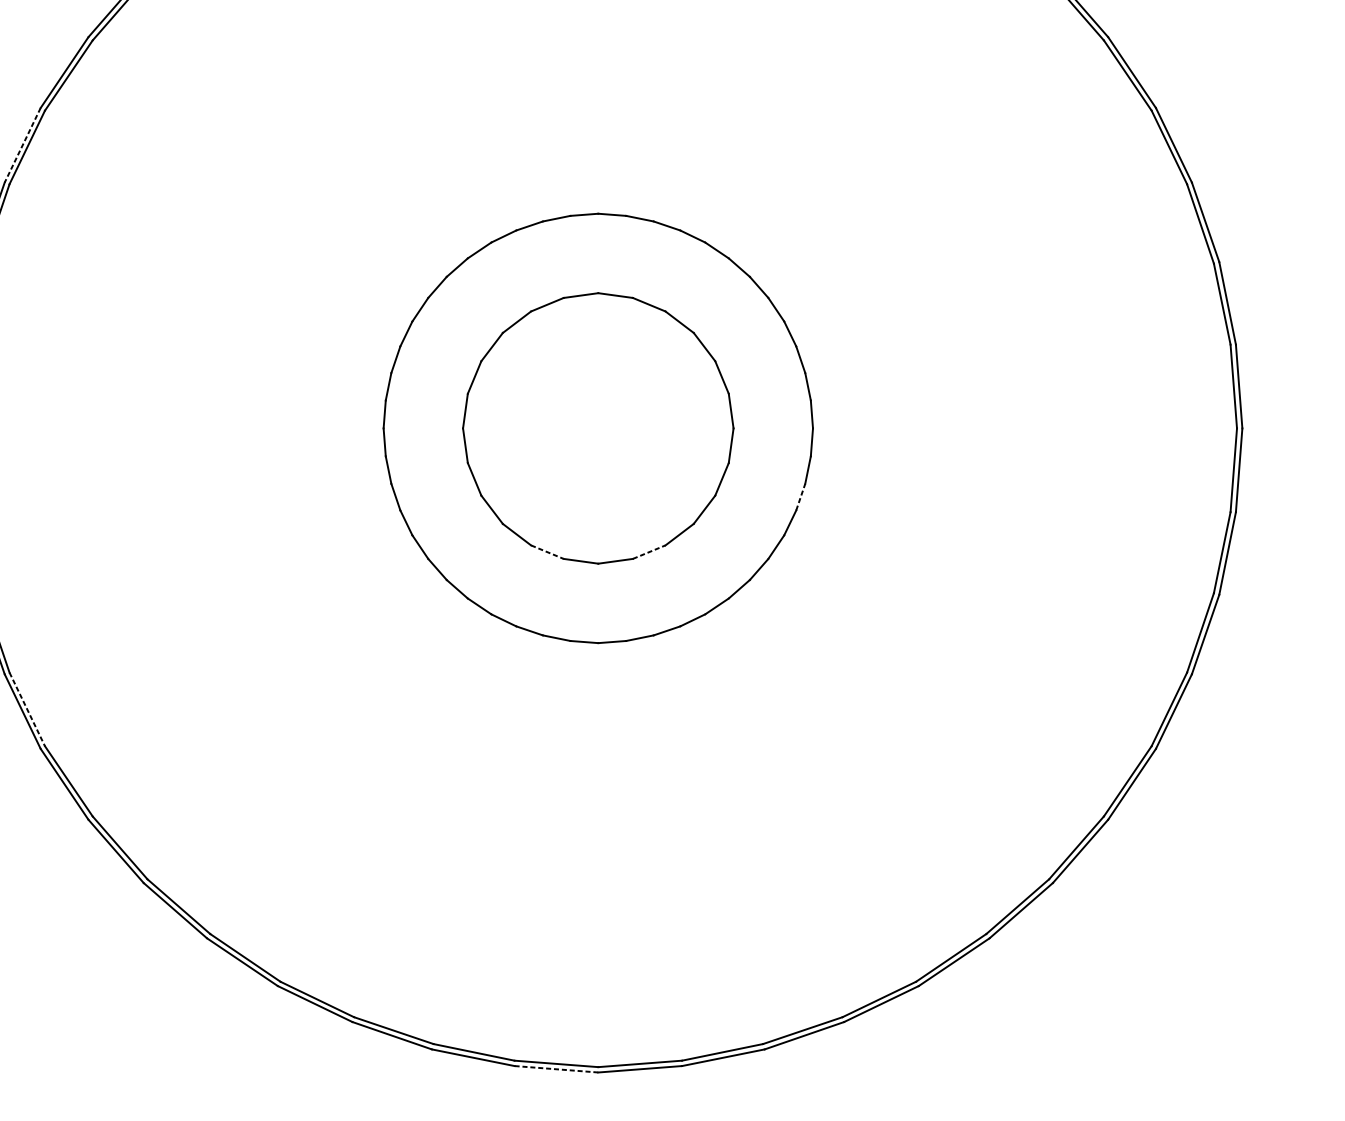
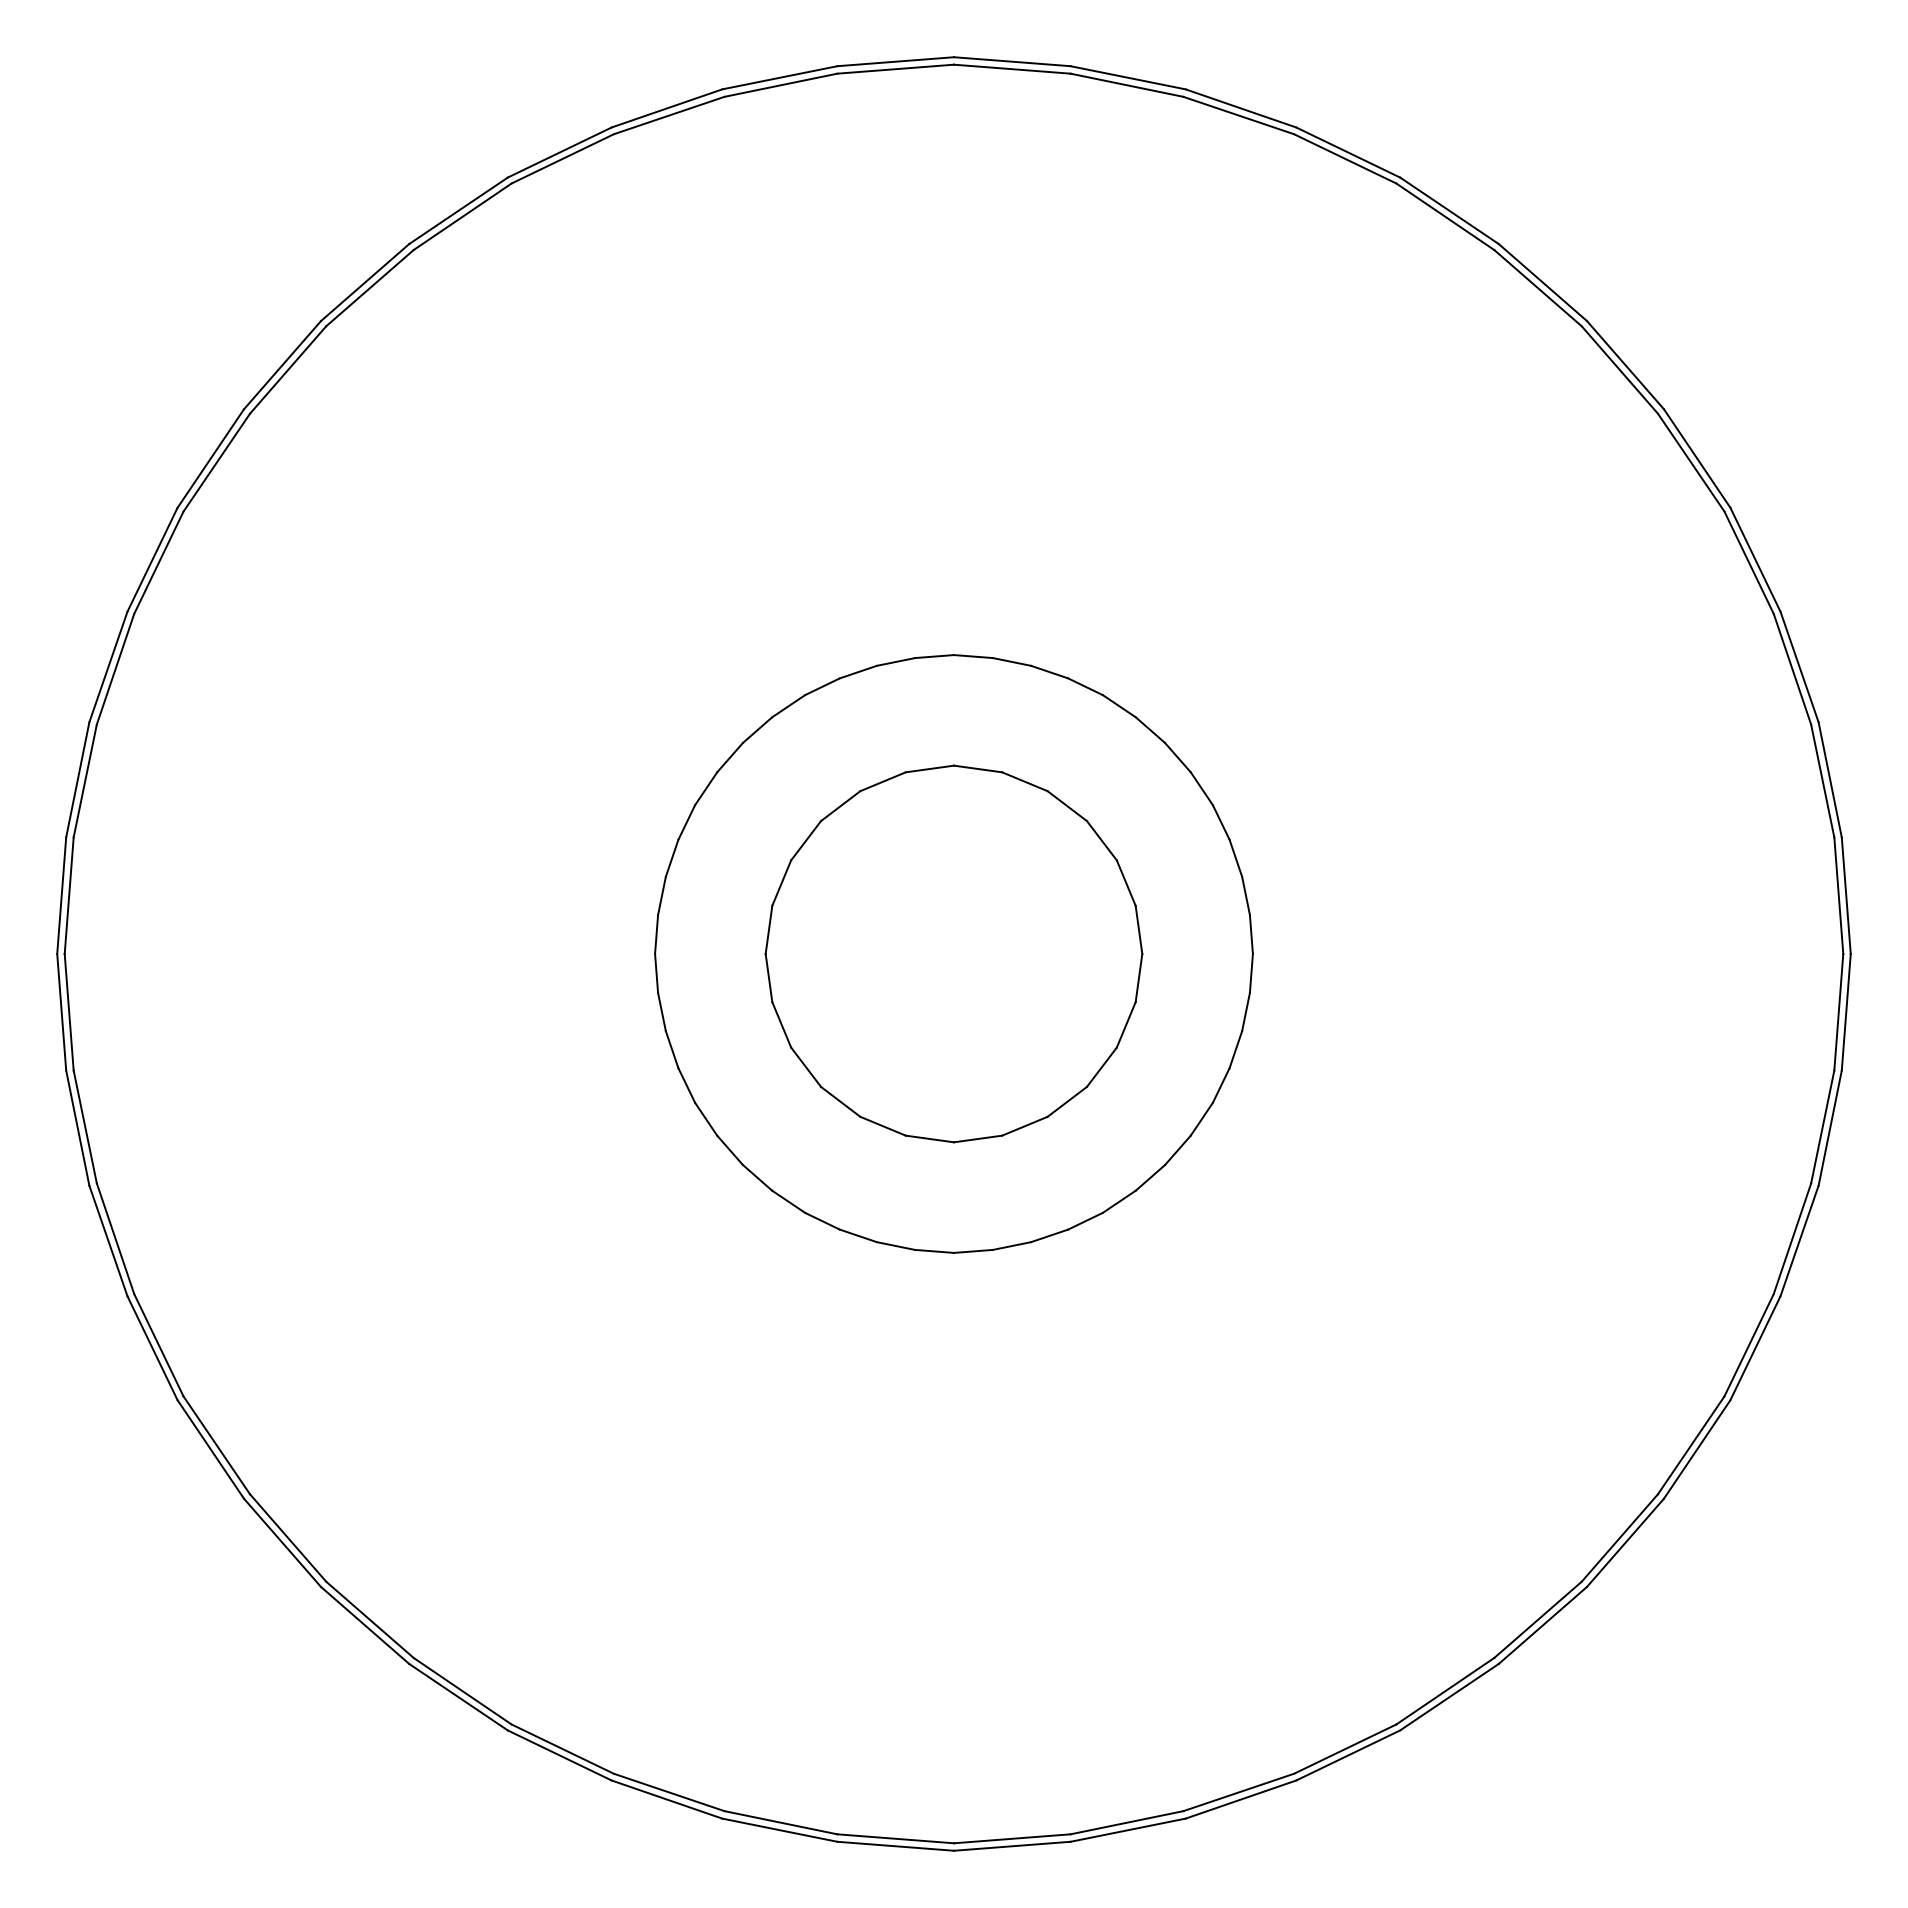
line: (22, 145) -> (152, 559), dashed -> solid
line: (800, 497) -> (1235, 1049), dashed -> solid
line: (547, 552) -> (883, 1126), dashed -> solid
line: (648, 552) -> (1024, 1126), dashed -> solid
line: (26, 709) -> (158, 1345), dashed -> solid
line: (557, 1069) -> (896, 1846), dashed -> solid

